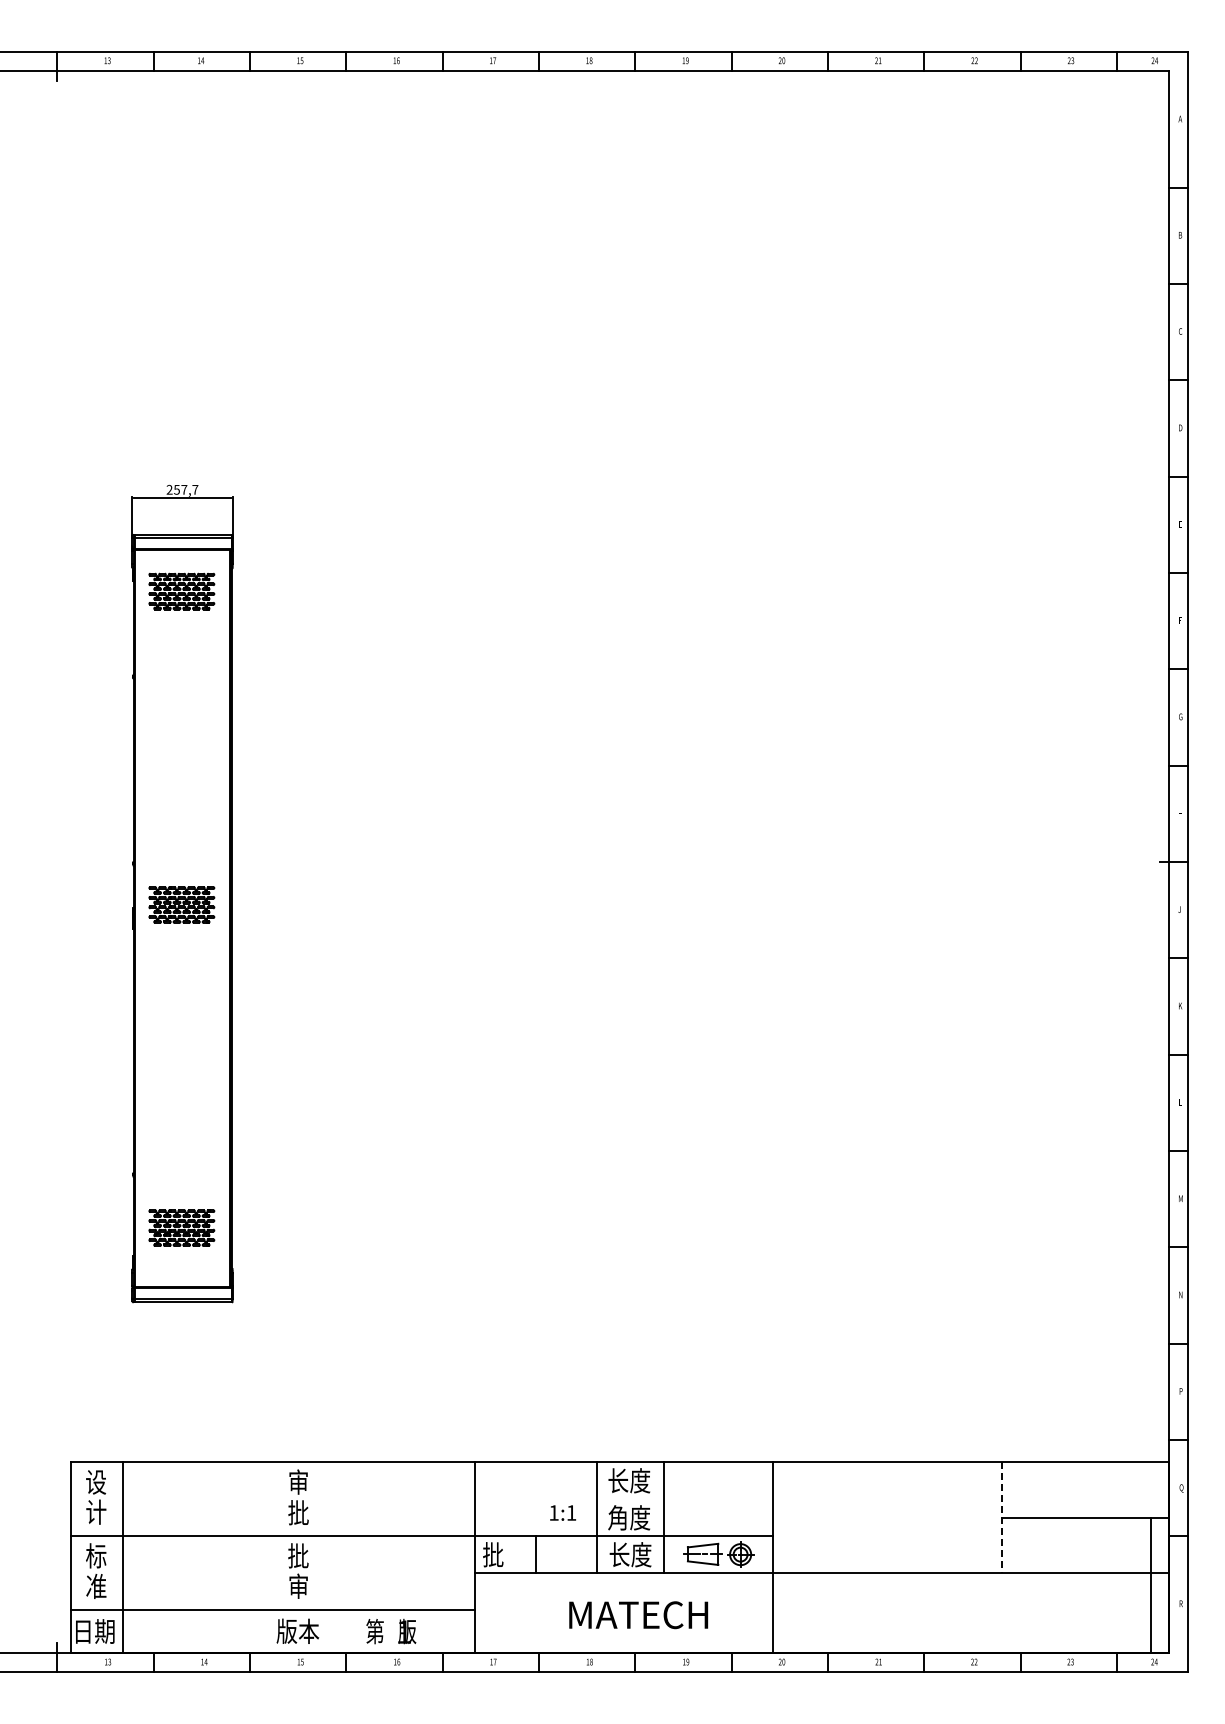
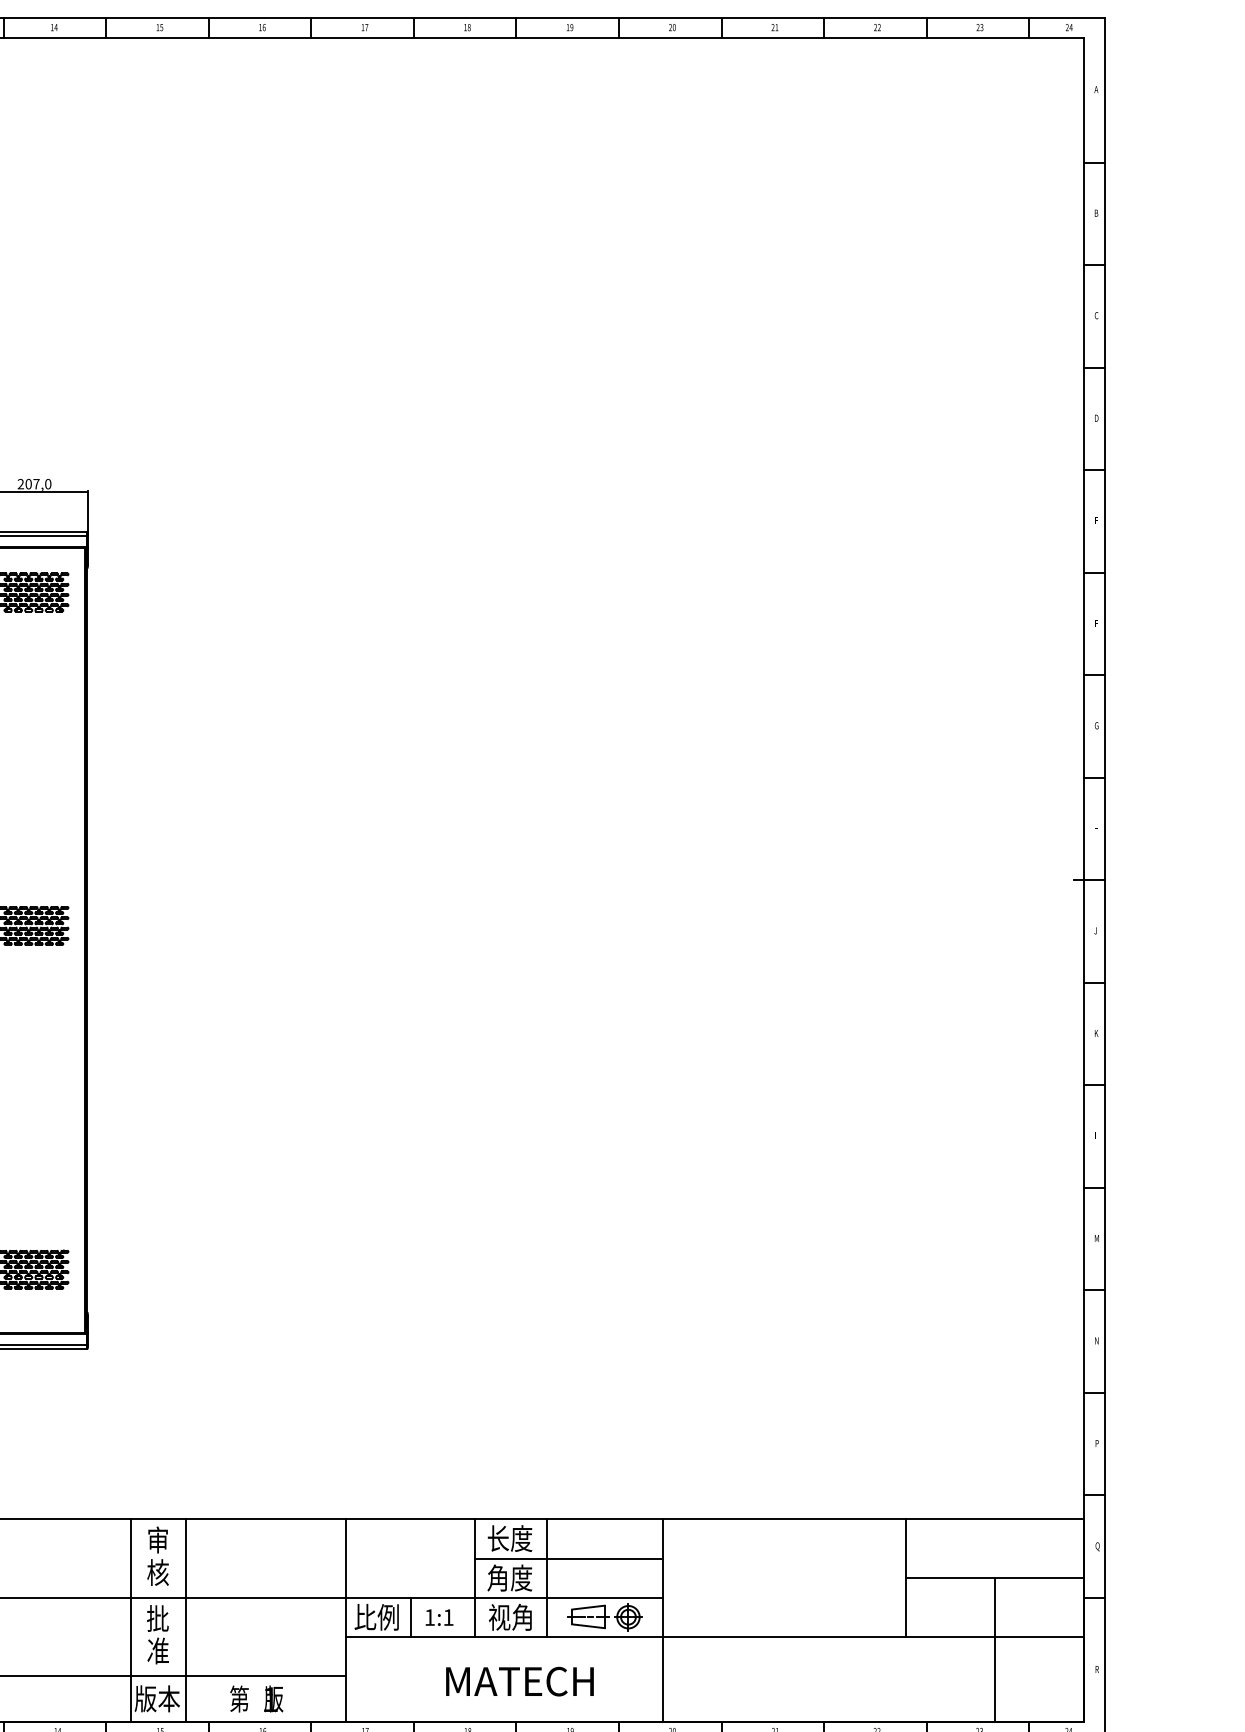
text: (186, 489) -> (38, 483), 257,7 -> 207,0
line: (684, 1499) -> (568, 1558), added
text: (298, 1512) -> (157, 1572), 批 -> 核
text: (562, 1512) -> (438, 1617), moved
line: (1001, 1518) -> (906, 1578), dashed -> solid
text: (503, 1554) -> (376, 1617), 批 -> 比例
text: (630, 1554) -> (511, 1617), 长度 -> 视角
line: (273, 1557) -> (131, 1620), added
line: (325, 1557) -> (186, 1620), added
text: (298, 1585) -> (157, 1650), 审 -> 准
line: (1151, 1585) -> (995, 1650), moved

